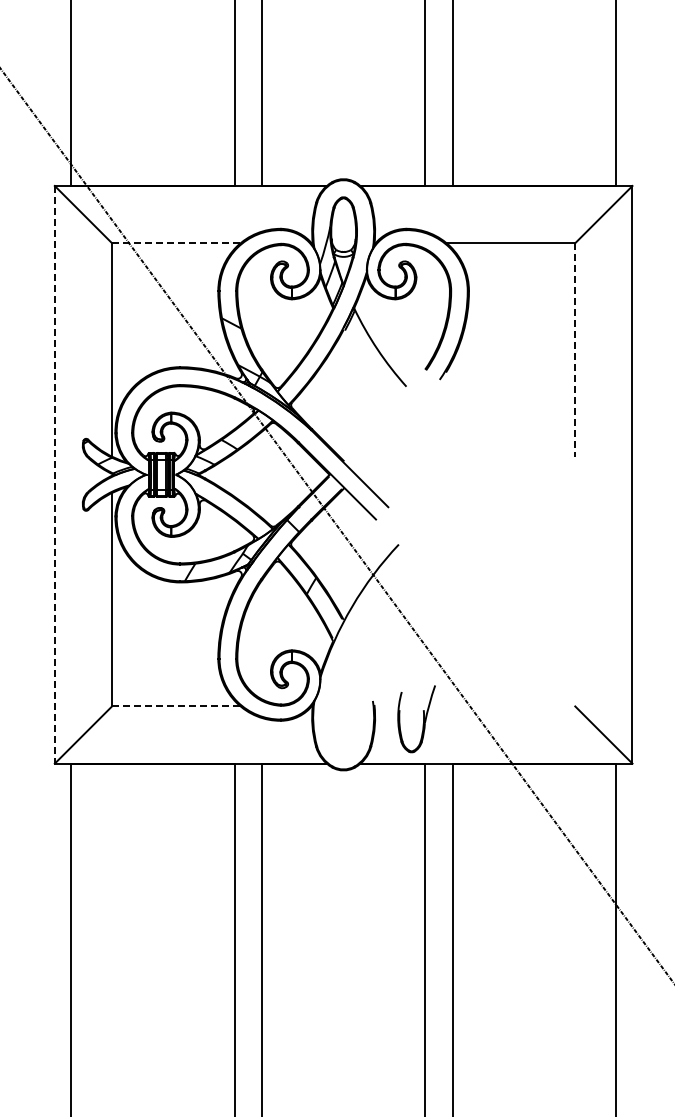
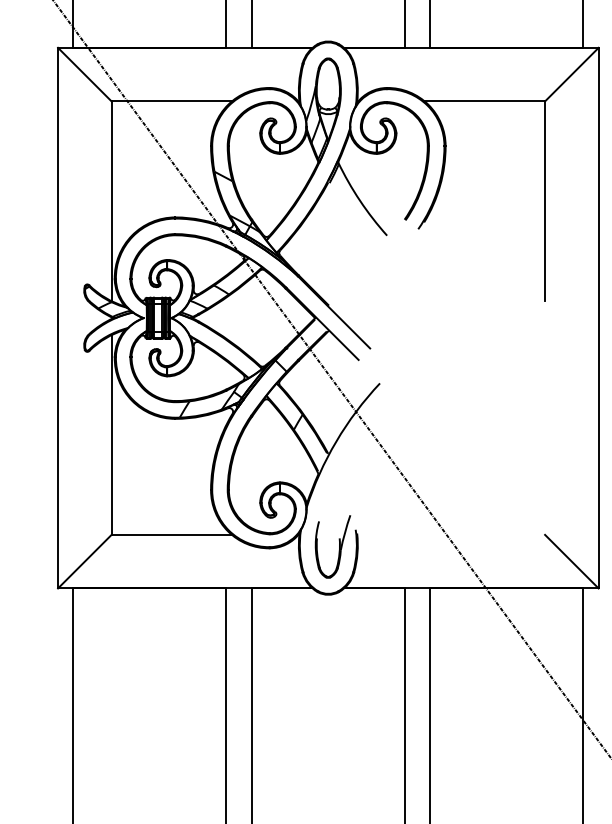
line: (176, 243) -> (171, 101), dashed -> solid
line: (575, 349) -> (545, 200), dashed -> solid
line: (54, 474) -> (57, 317), dashed -> solid
line: (176, 706) -> (171, 534), dashed -> solid
part: (423, 719) -> (339, 547), moved

